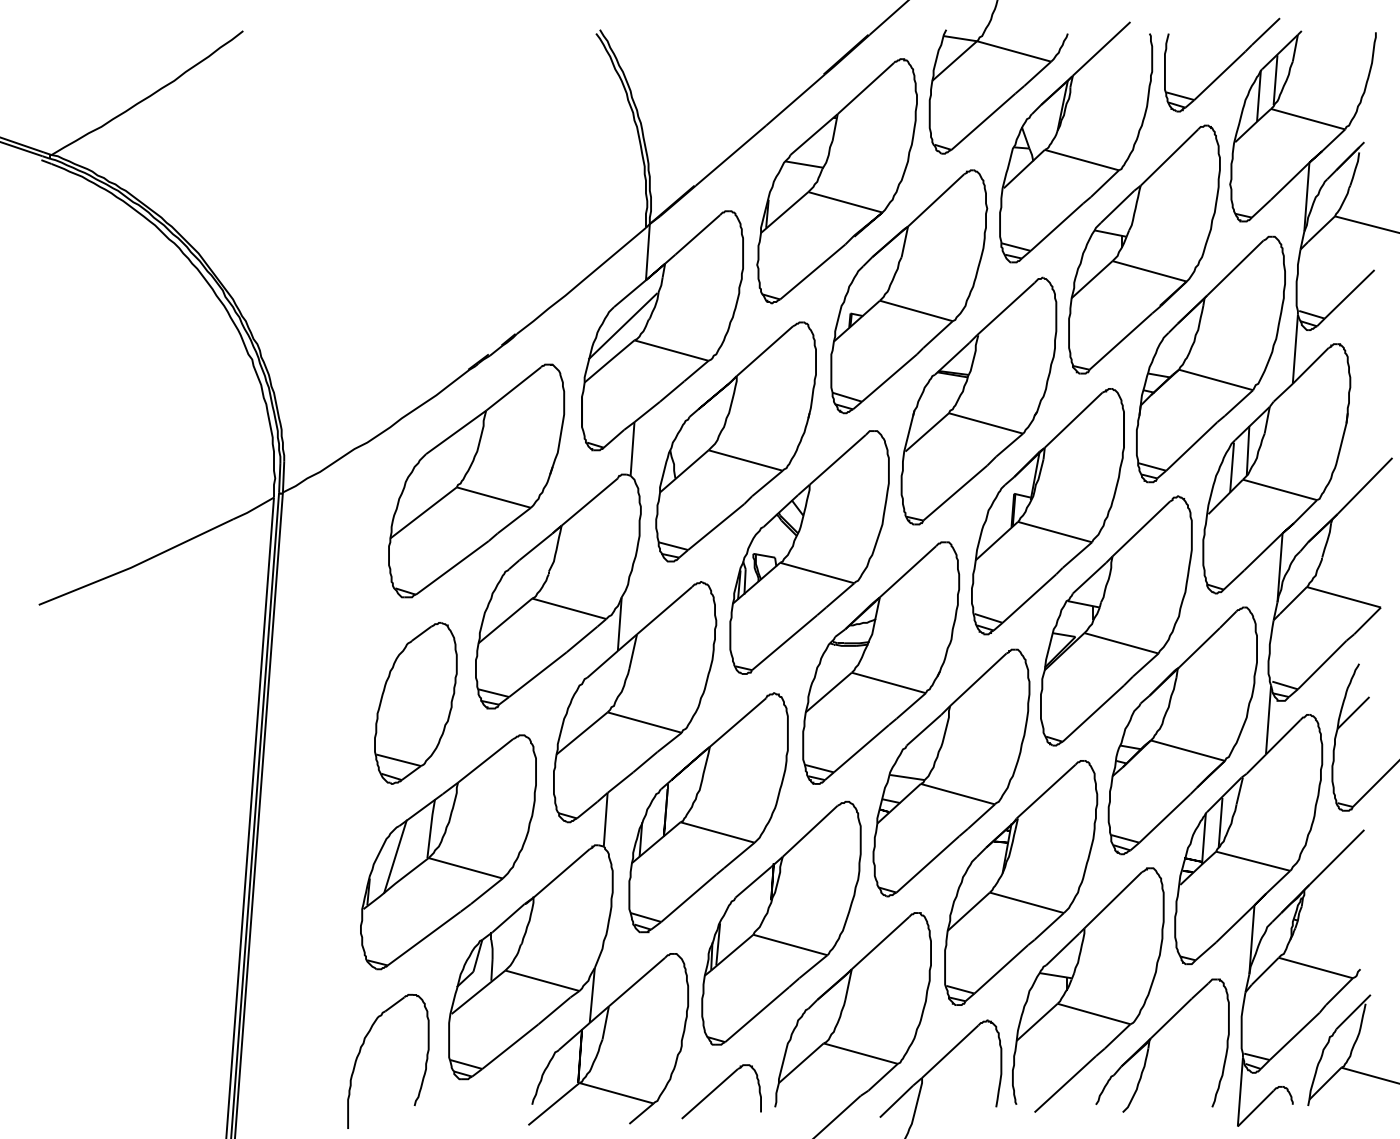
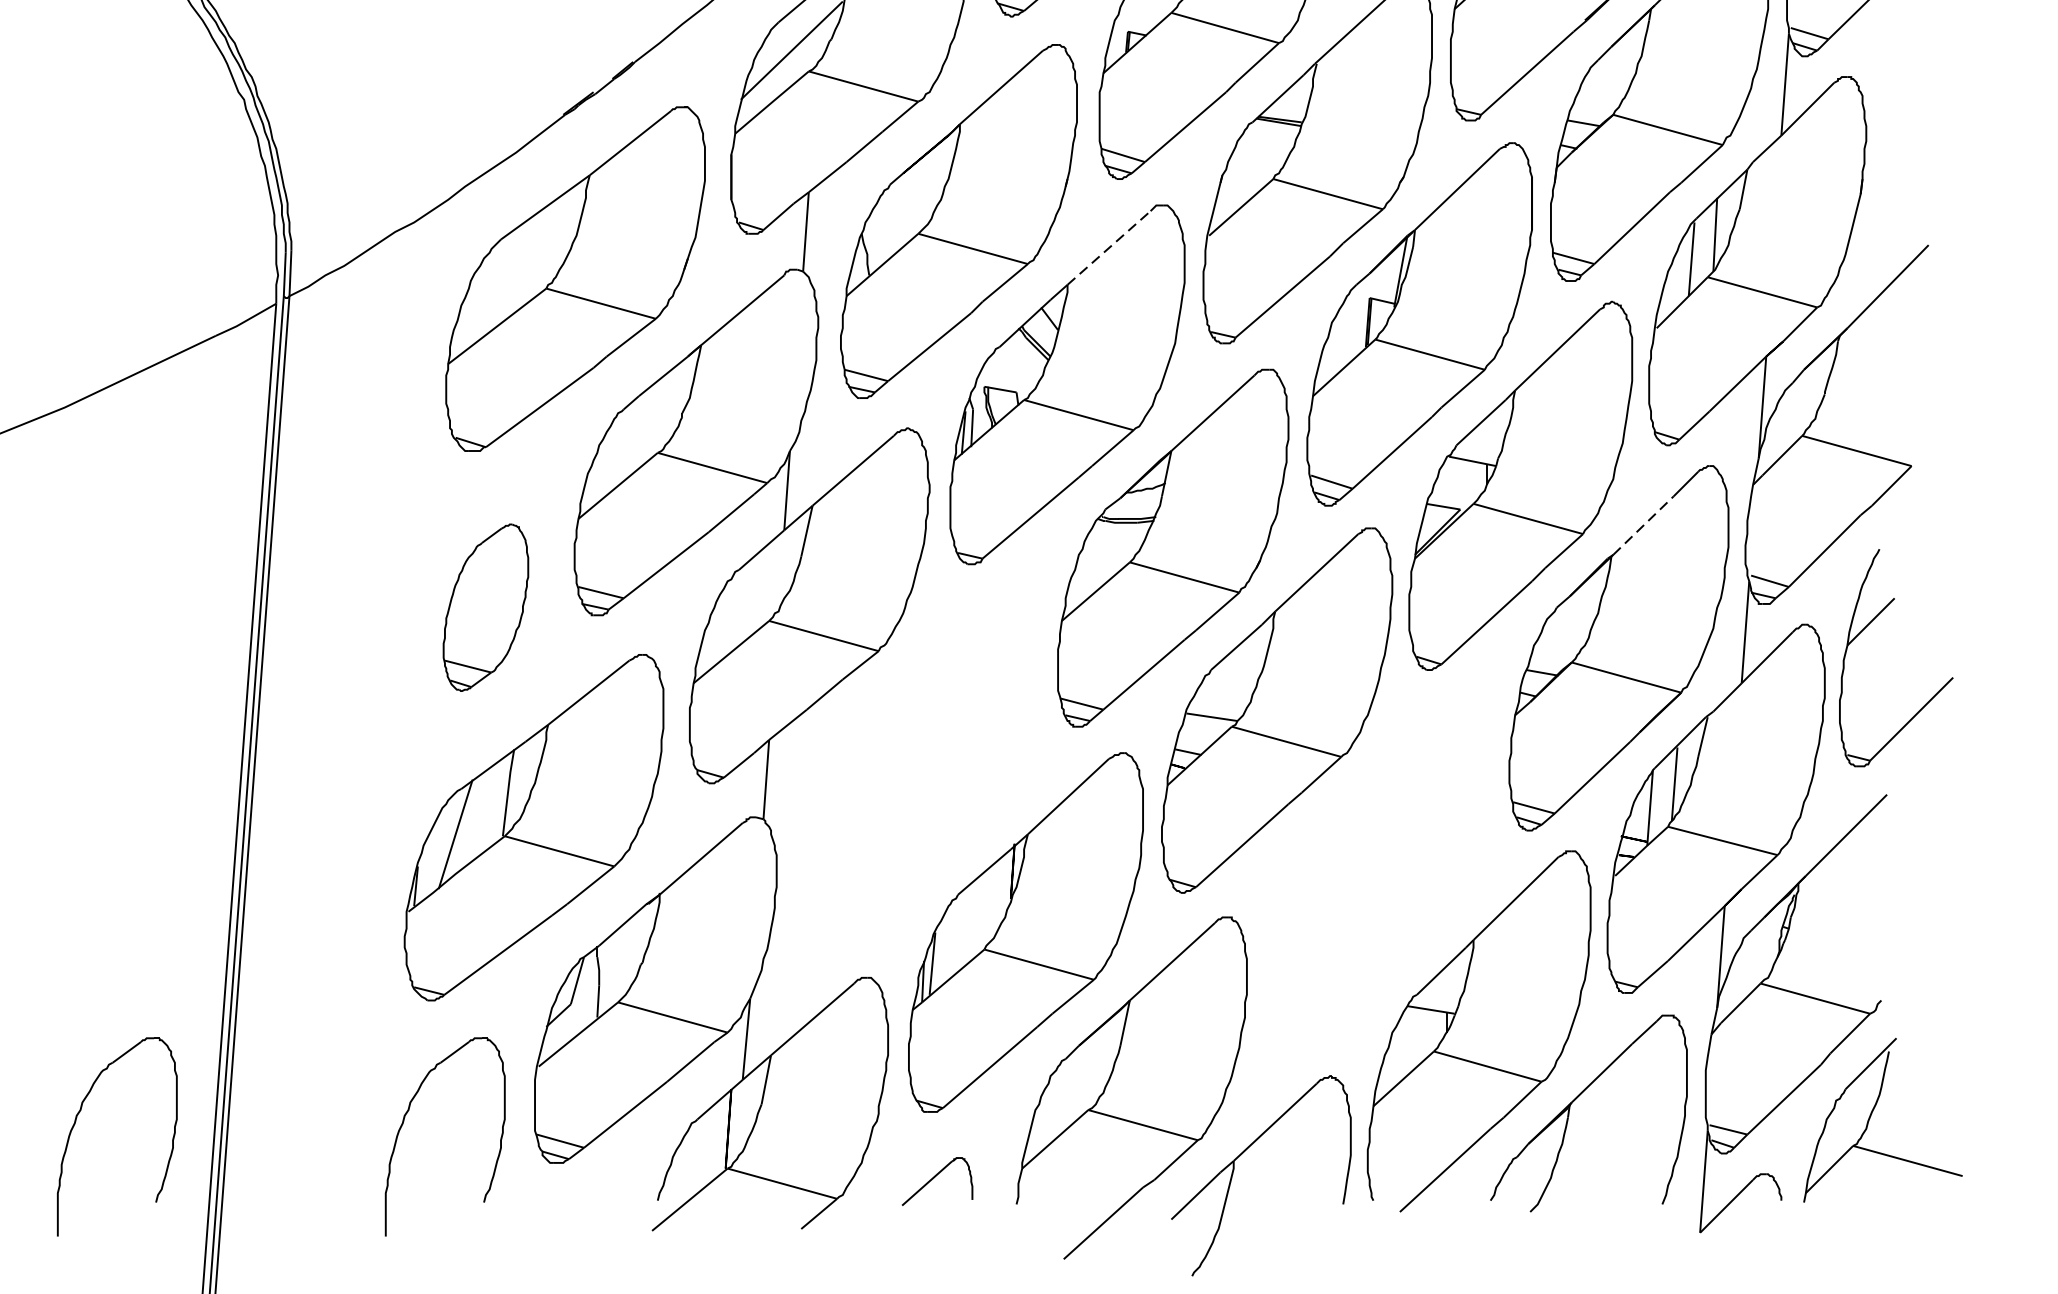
line: (837, 459) -> (1108, 247), solid -> dashed
line: (1199, 647) -> (1643, 525), solid -> dashed
part: (415, 703) -> (485, 607), size x0.7
part: (708, 812) -> (918, 768), removed
part: (1021, 882) -> (1380, 872), removed
part: (138, 1053) -> (76, 1124), added
part: (721, 1091) -> (937, 1181), size x0.6

